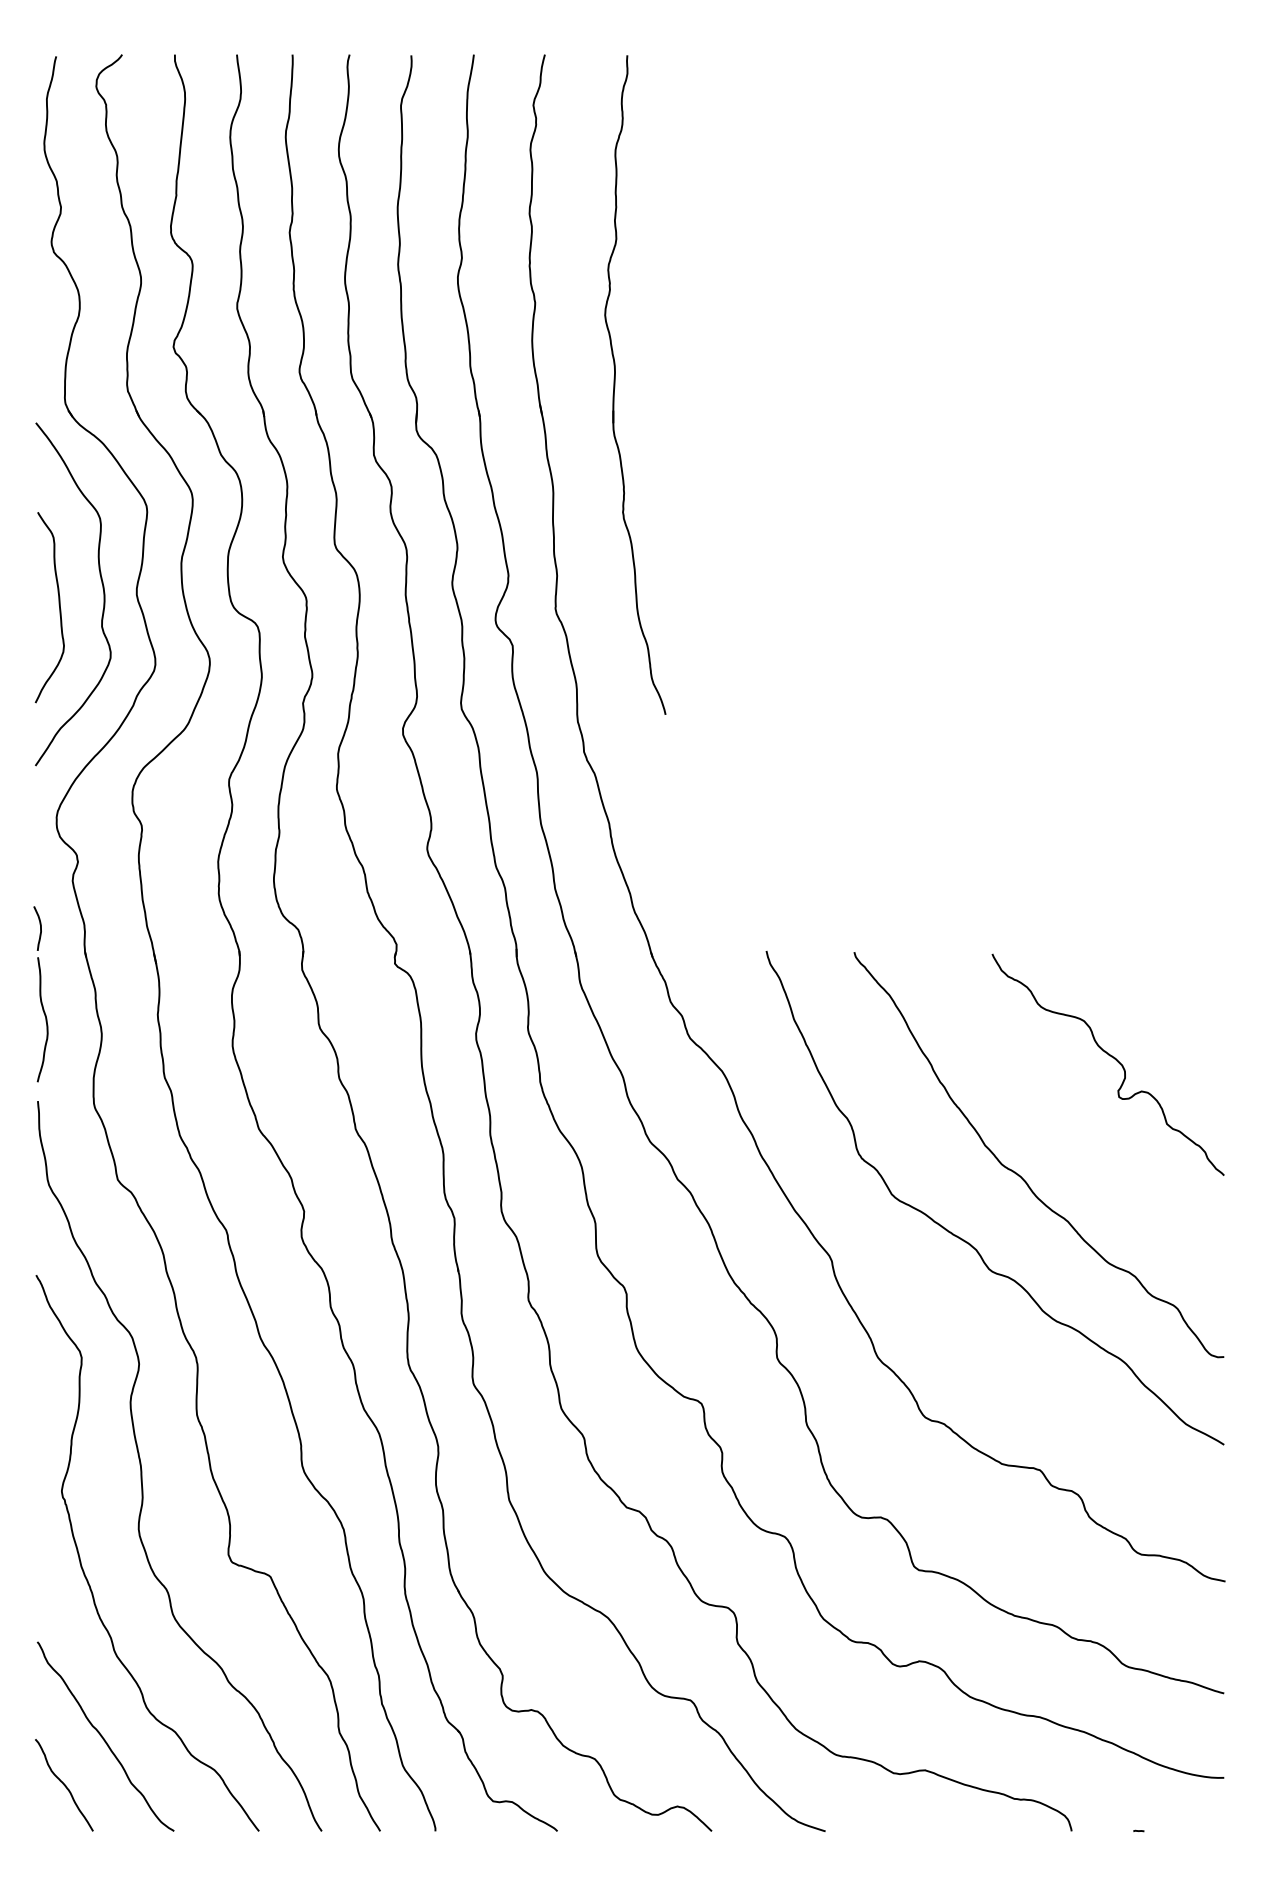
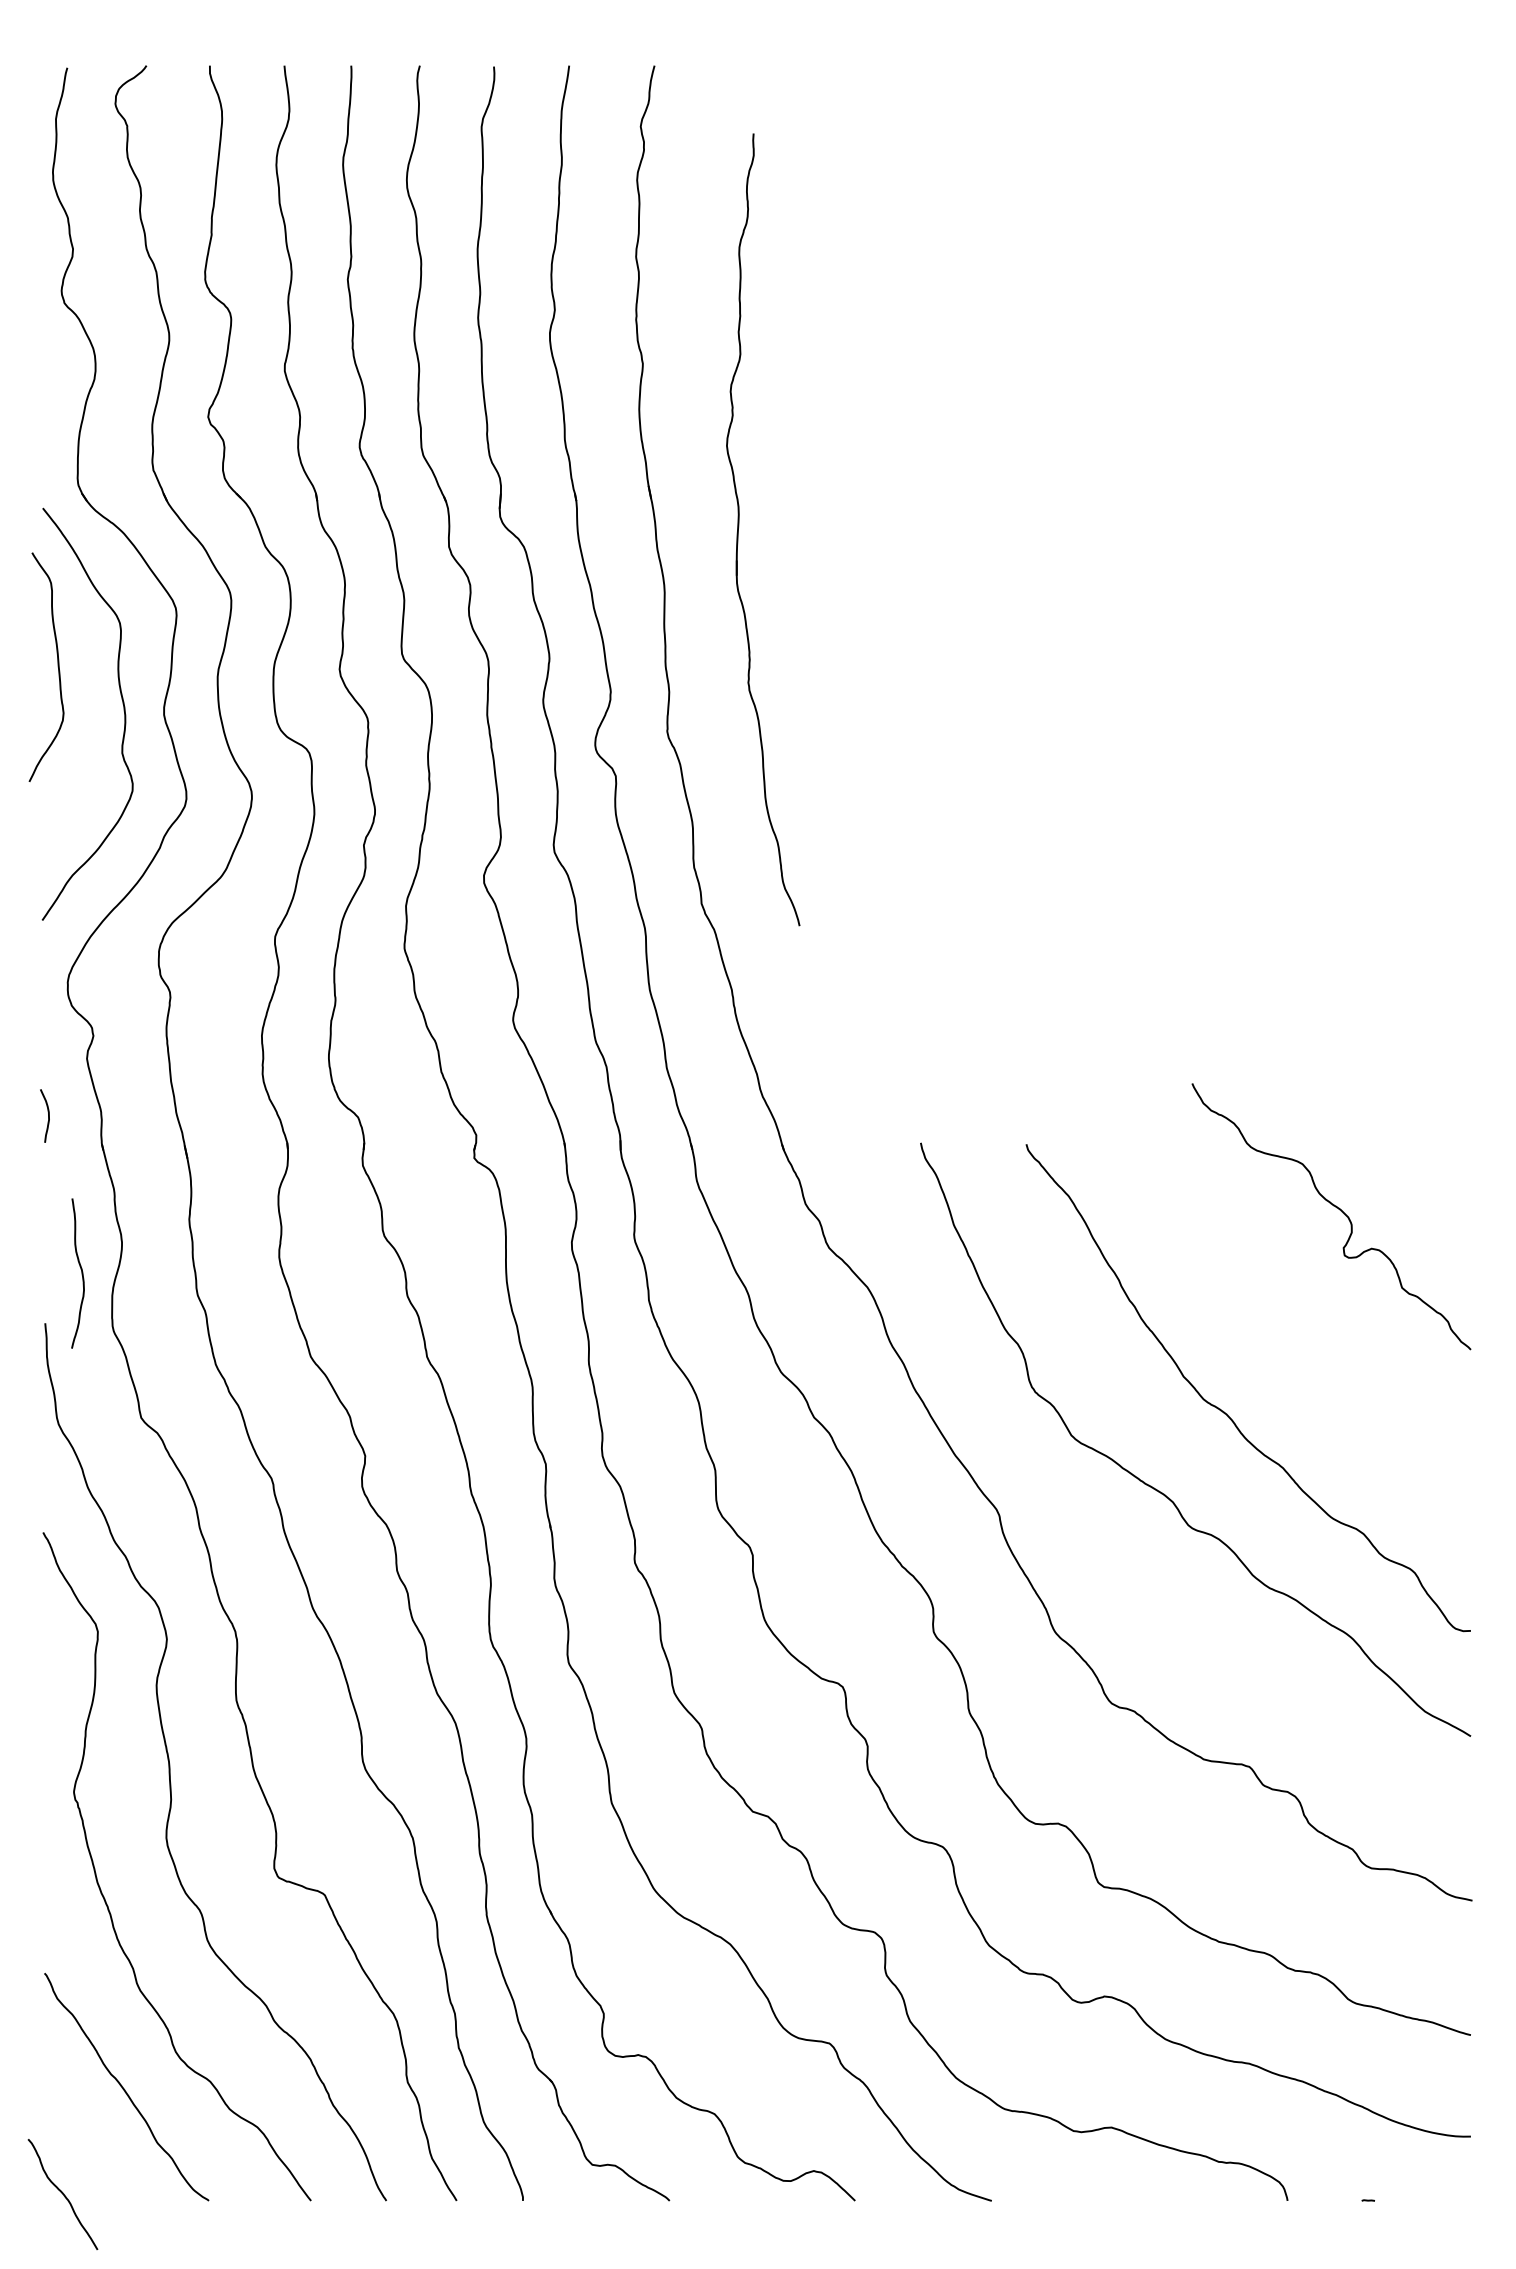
part: (615, 383) -> (739, 527), moved
curve: (58, 606) -> (57, 666), moved
curve: (45, 1019) -> (81, 1273), moved
curve: (1112, 1057) -> (1336, 1208), moved
curve: (63, 1785) -> (62, 2194), moved

